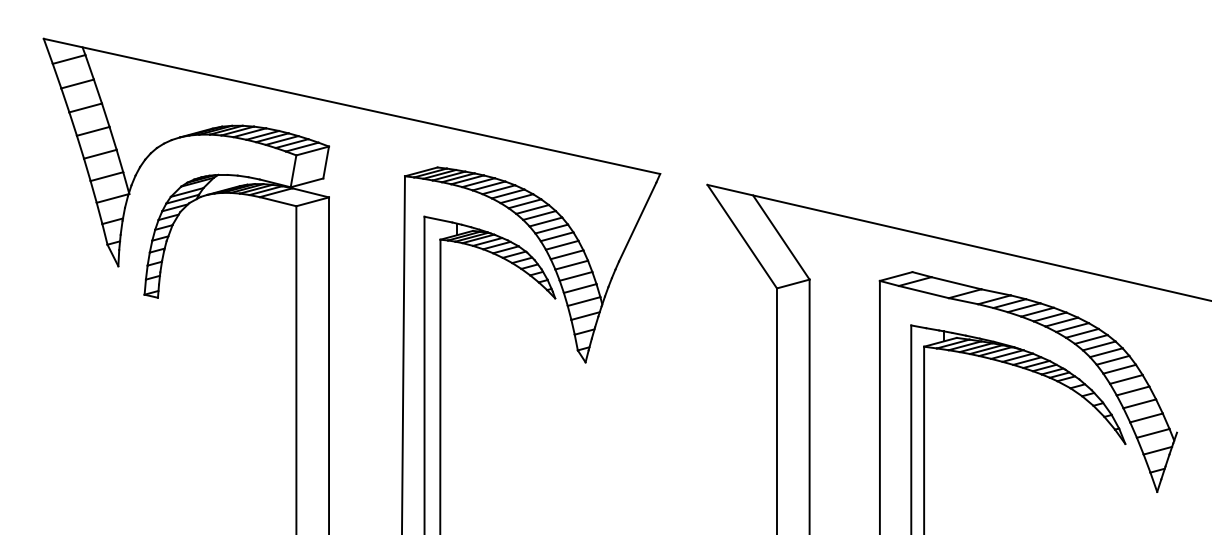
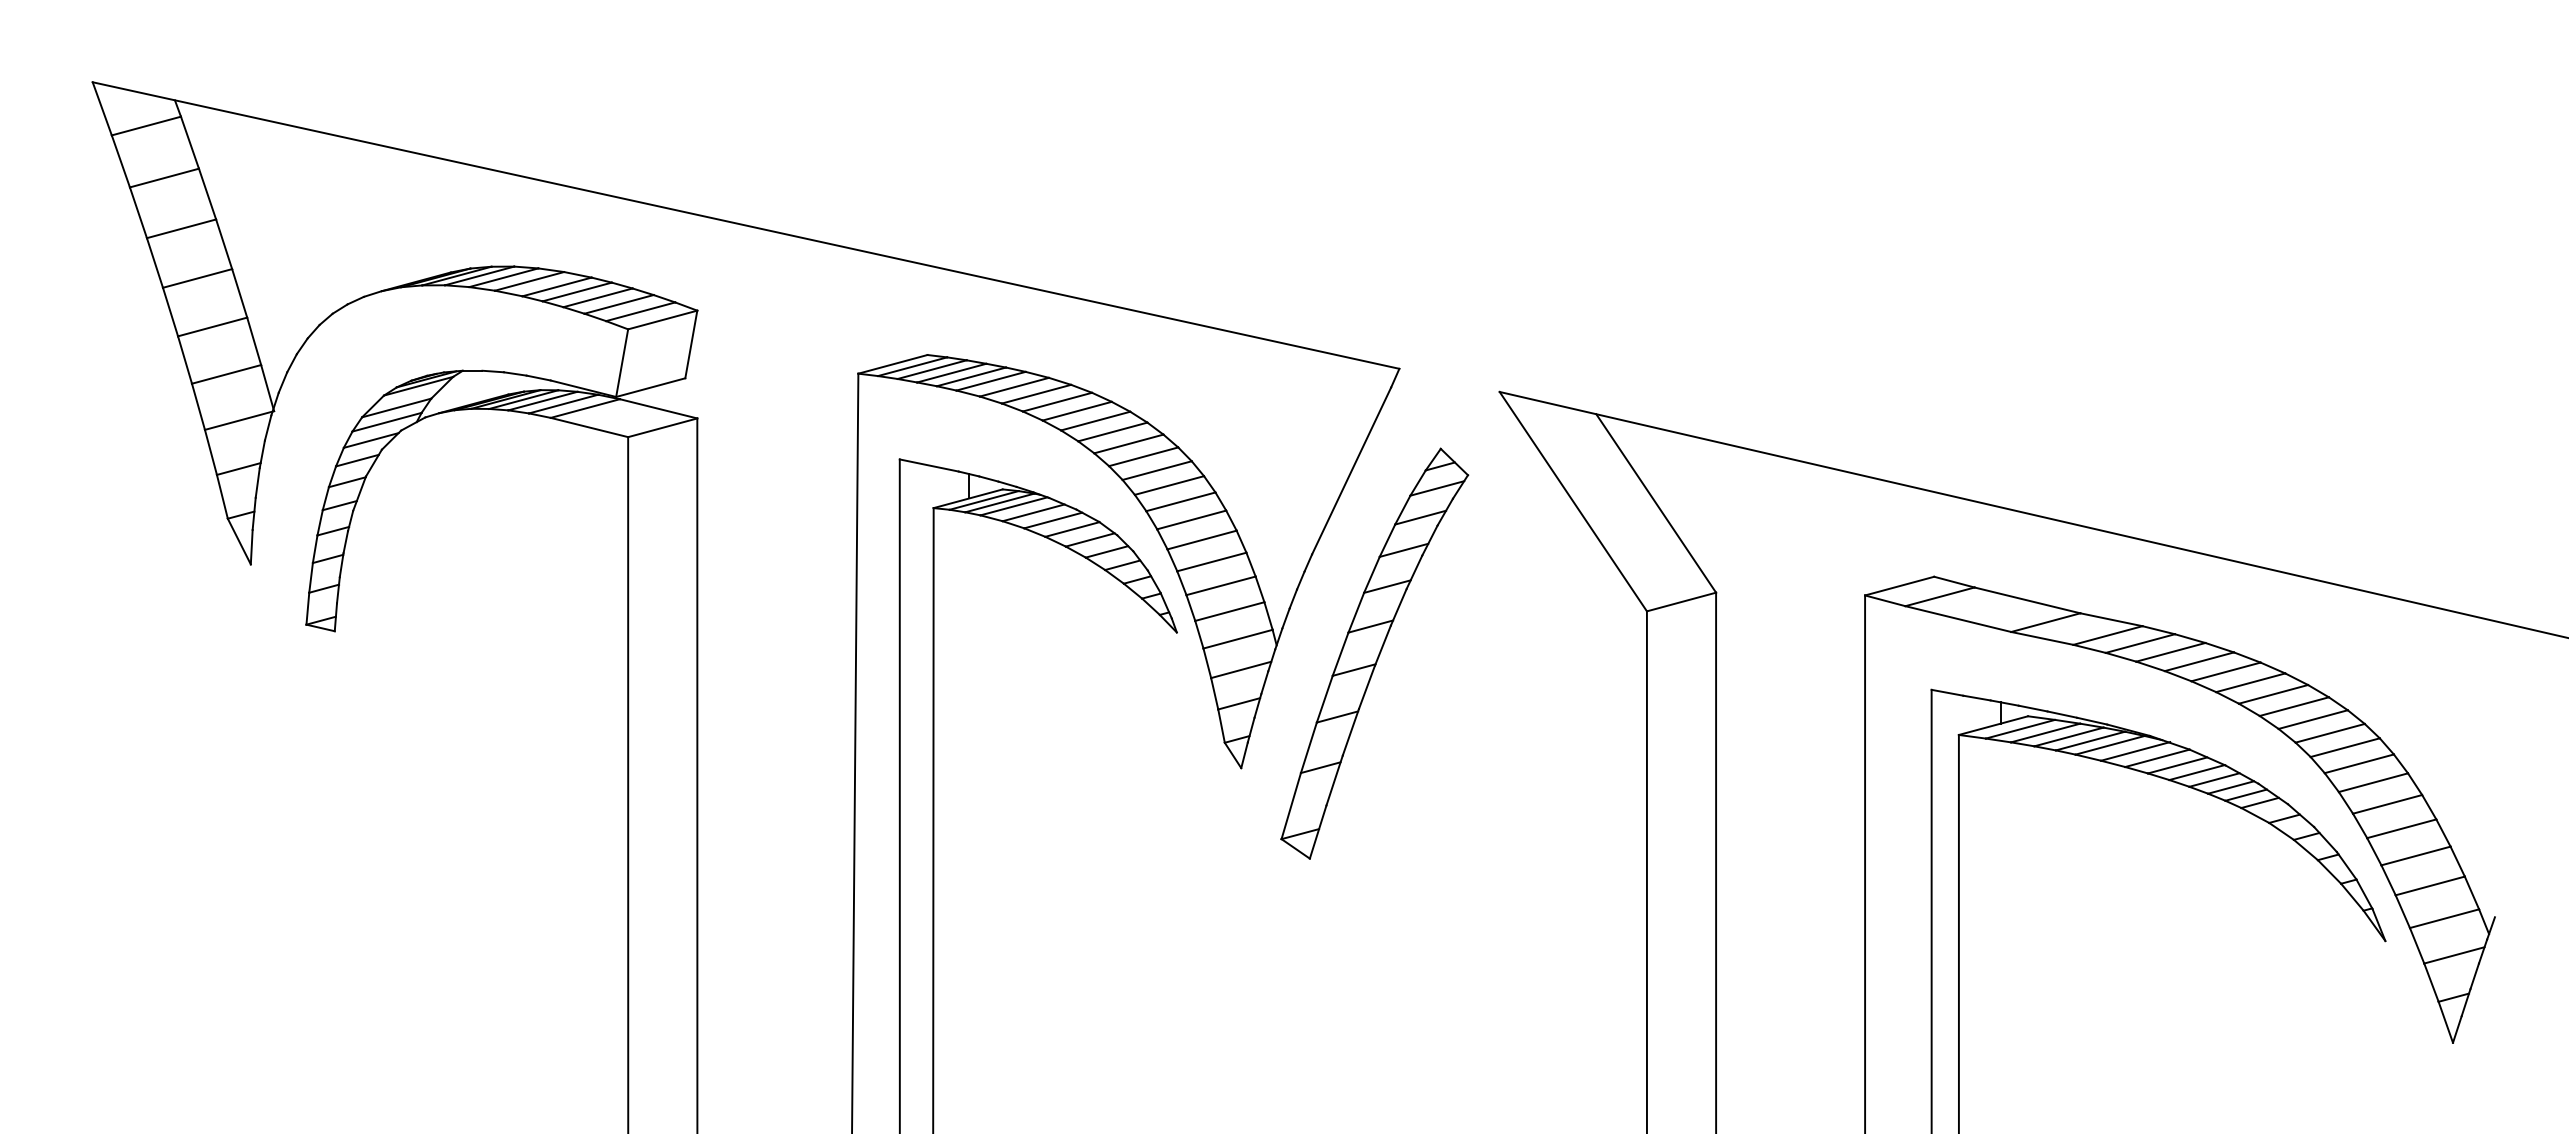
part: (648, 308) -> (1374, 653), added

